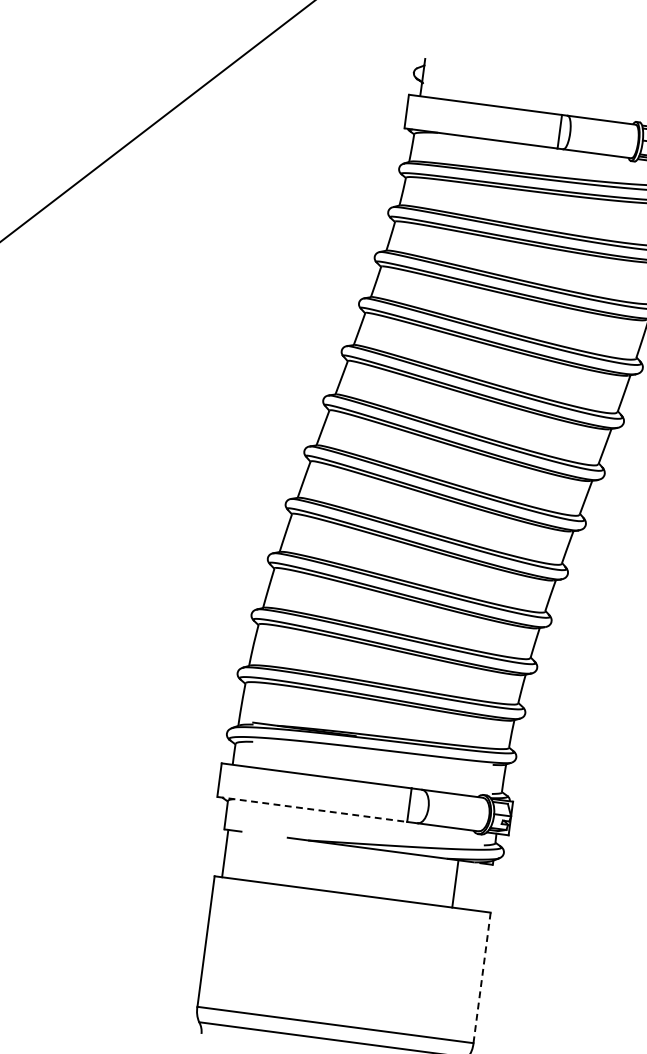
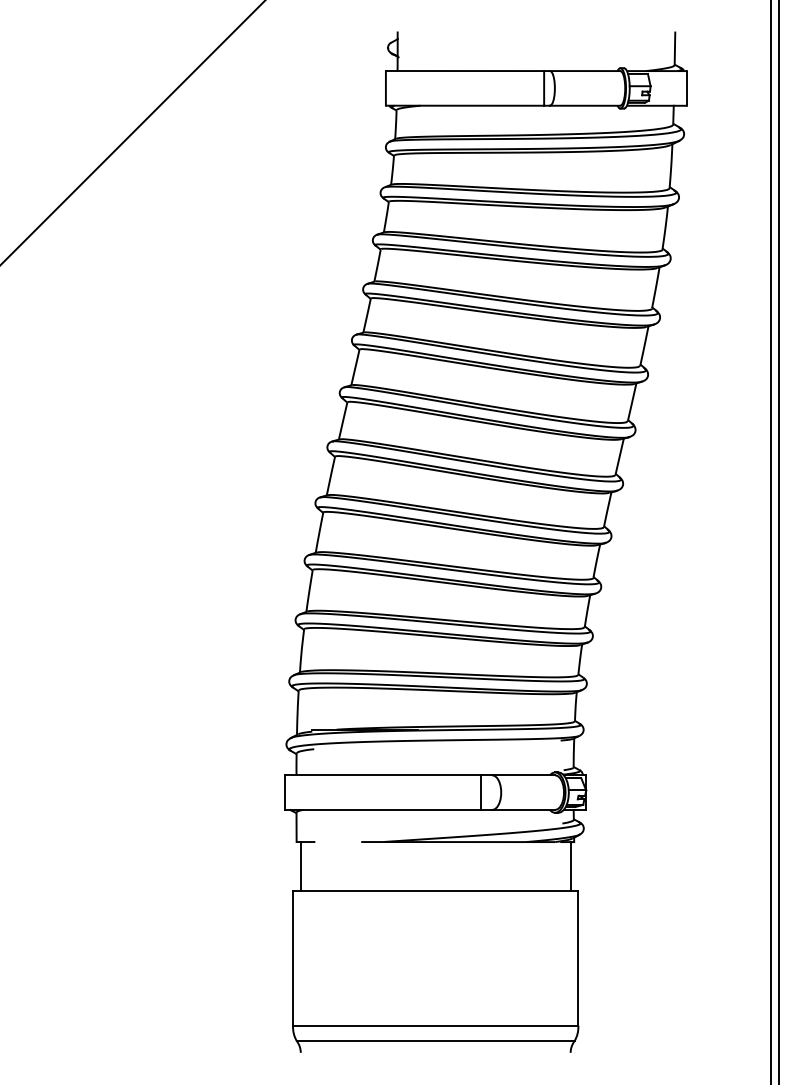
line: (312, 809) -> (383, 809), dashed -> solid
line: (455, 883) -> (570, 866), moved
line: (482, 977) -> (578, 957), dashed -> solid

